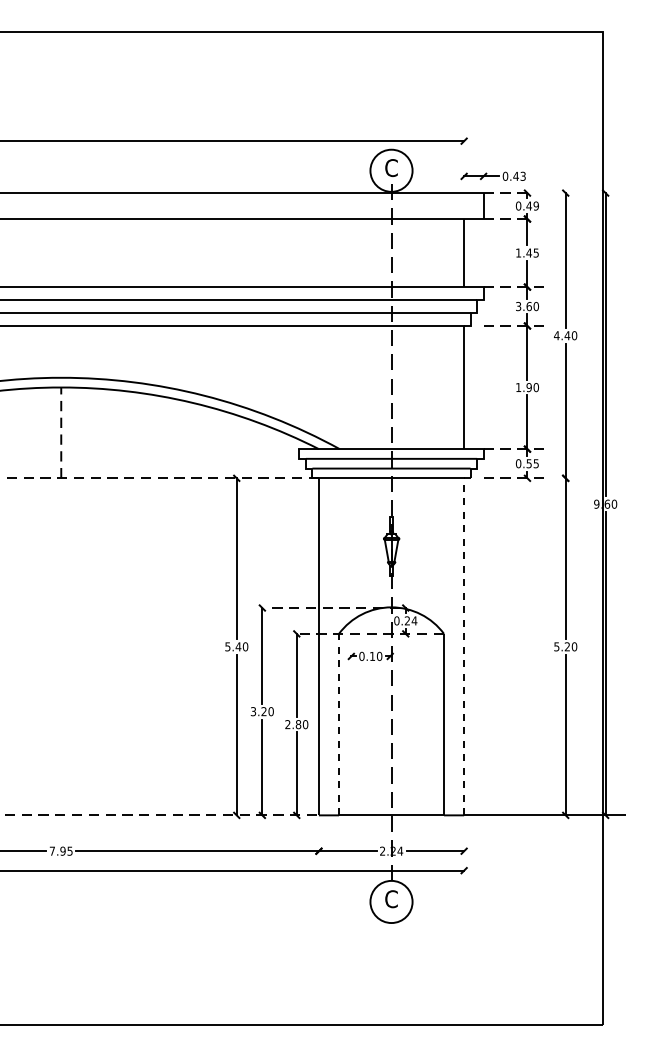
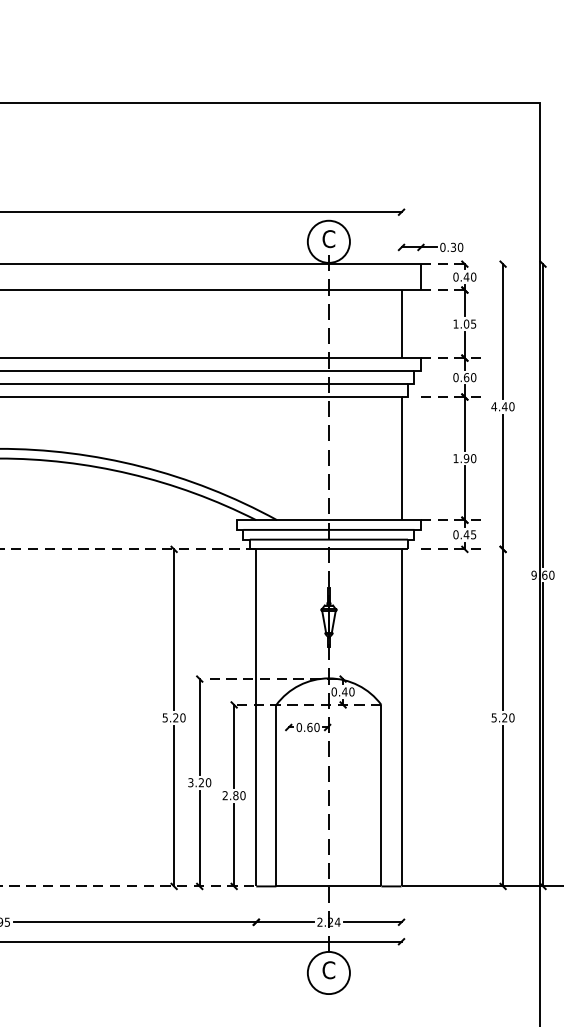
text: (519, 175) -> (456, 246), 0.43 -> 0.30
text: (535, 206) -> (472, 277), 0.49 -> 0.40
text: (528, 252) -> (465, 323), 1.45 -> 1.05
text: (518, 306) -> (455, 377), 3.60 -> 0.60
text: (529, 463) -> (466, 534), 0.55 -> 0.45
text: (410, 620) -> (347, 691), 0.24 -> 0.40
text: (238, 646) -> (175, 717), 5.40 -> 5.20
line: (464, 646) -> (401, 717), dashed -> solid
text: (372, 655) -> (309, 726), 0.10 -> 0.60
line: (339, 724) -> (276, 795), dashed -> solid

